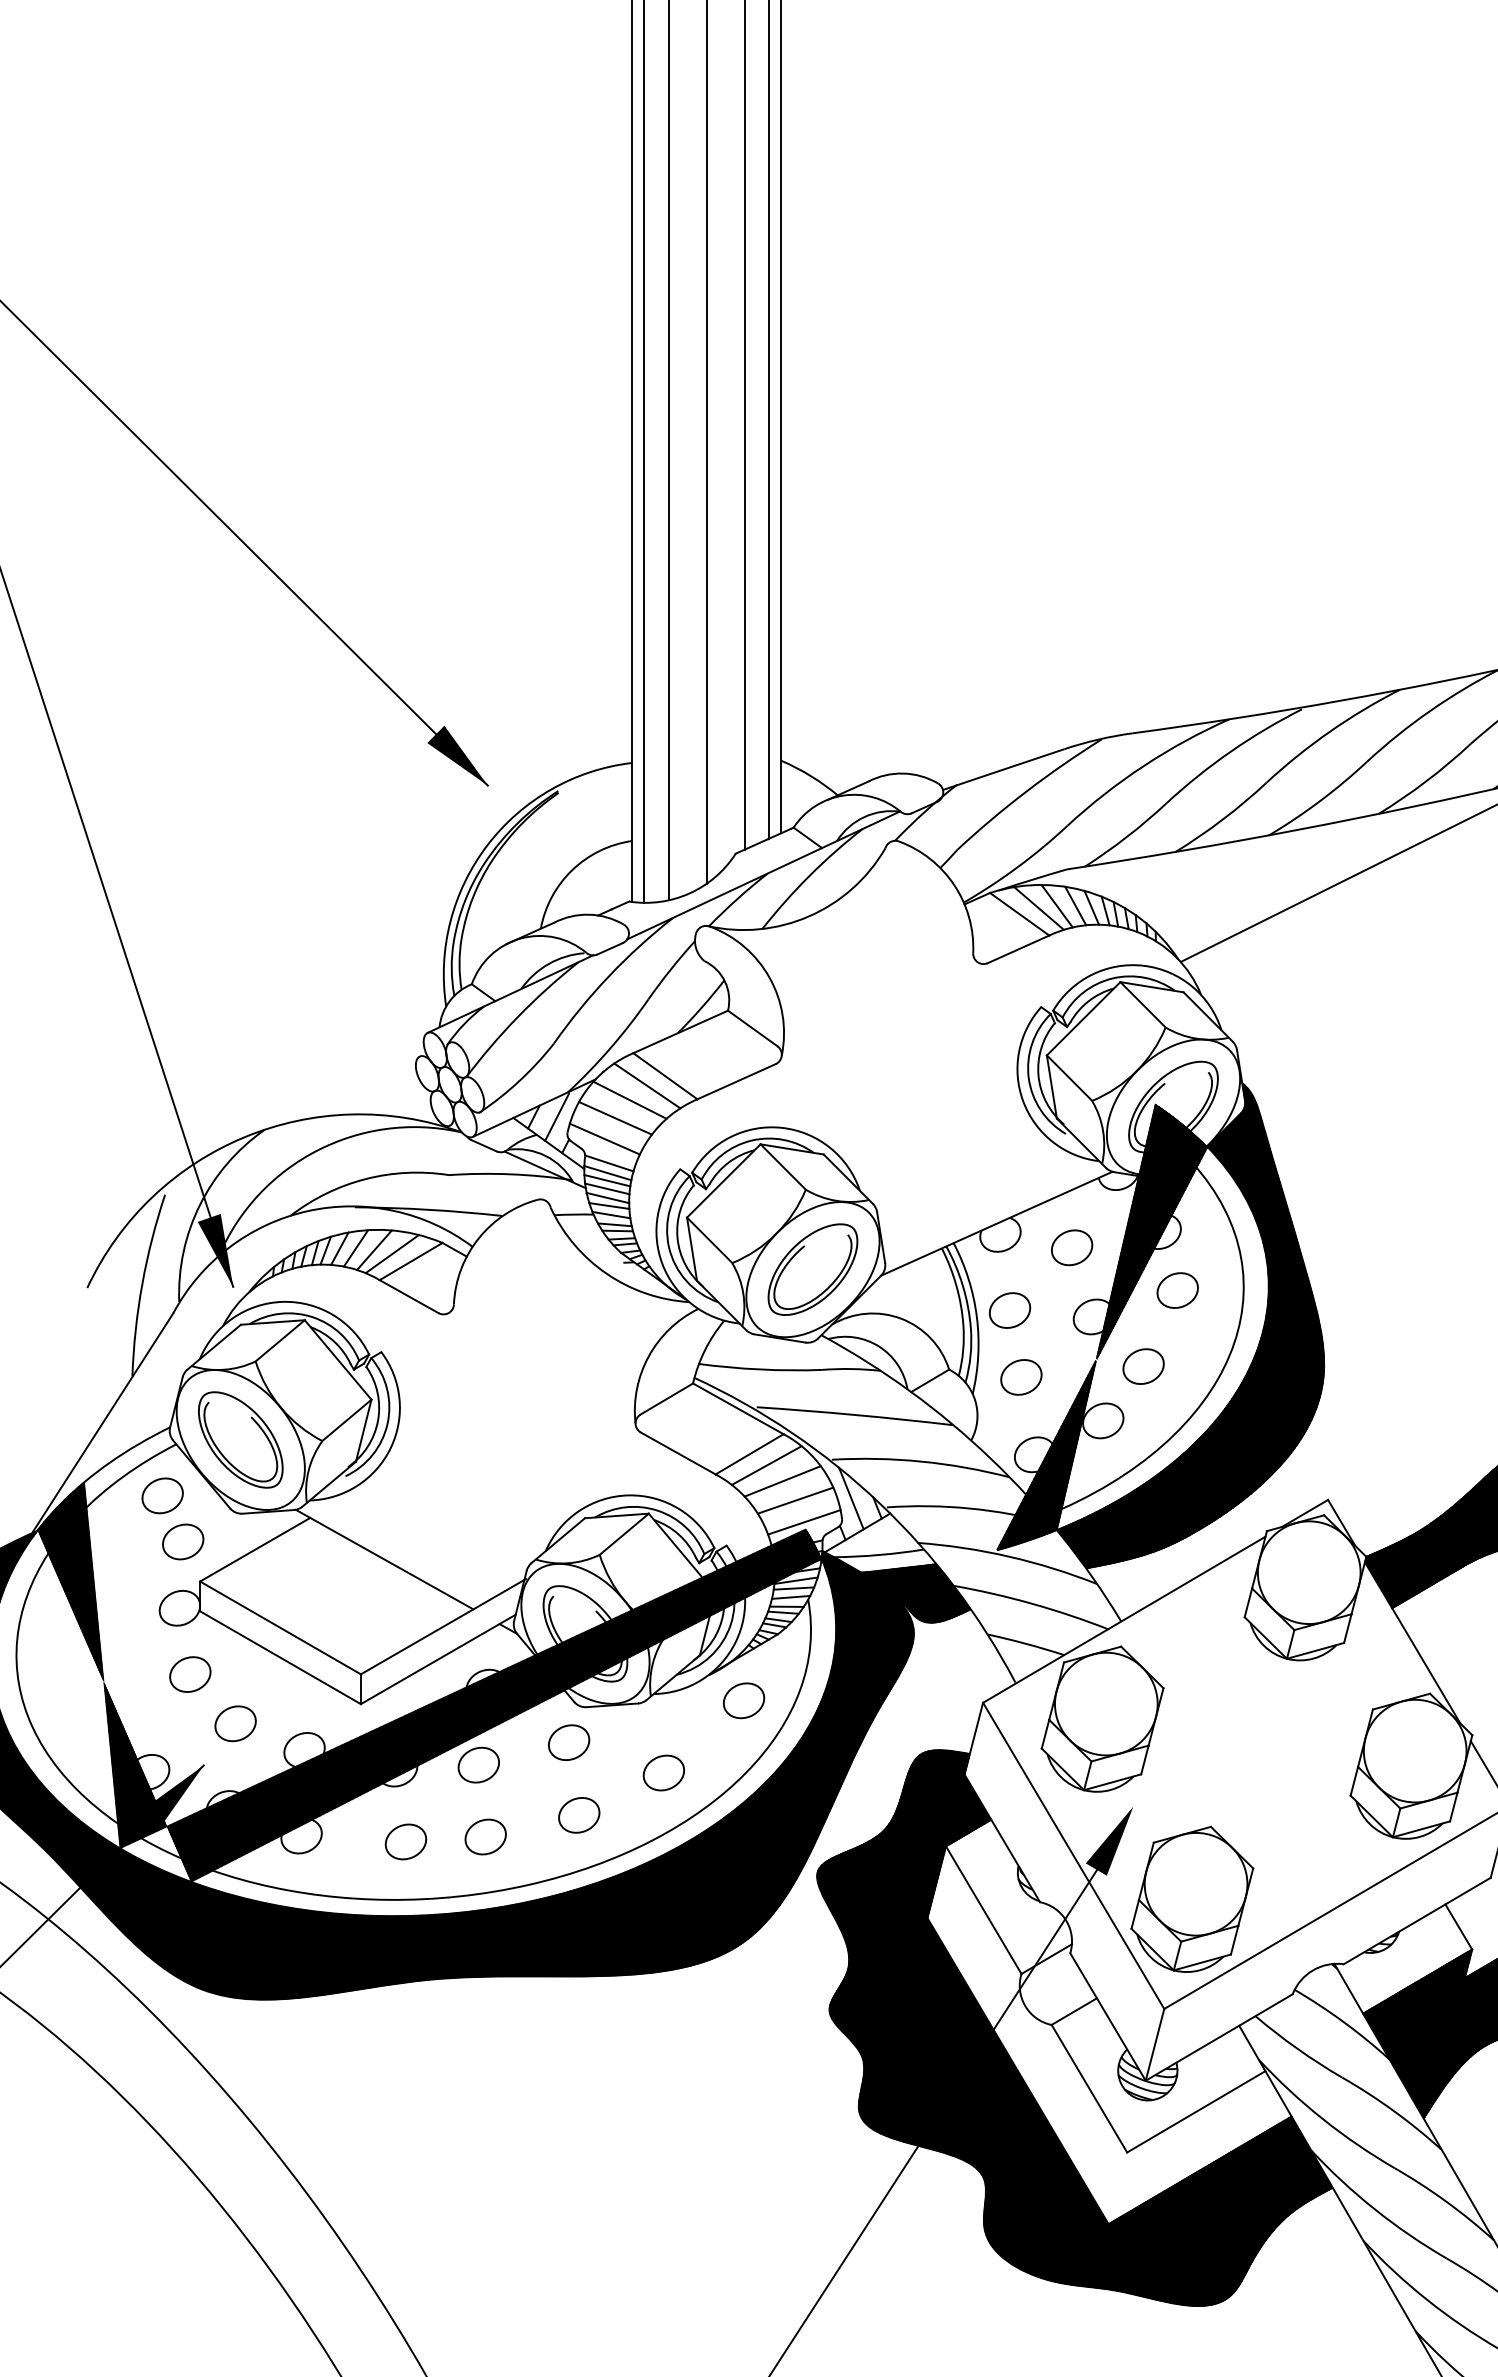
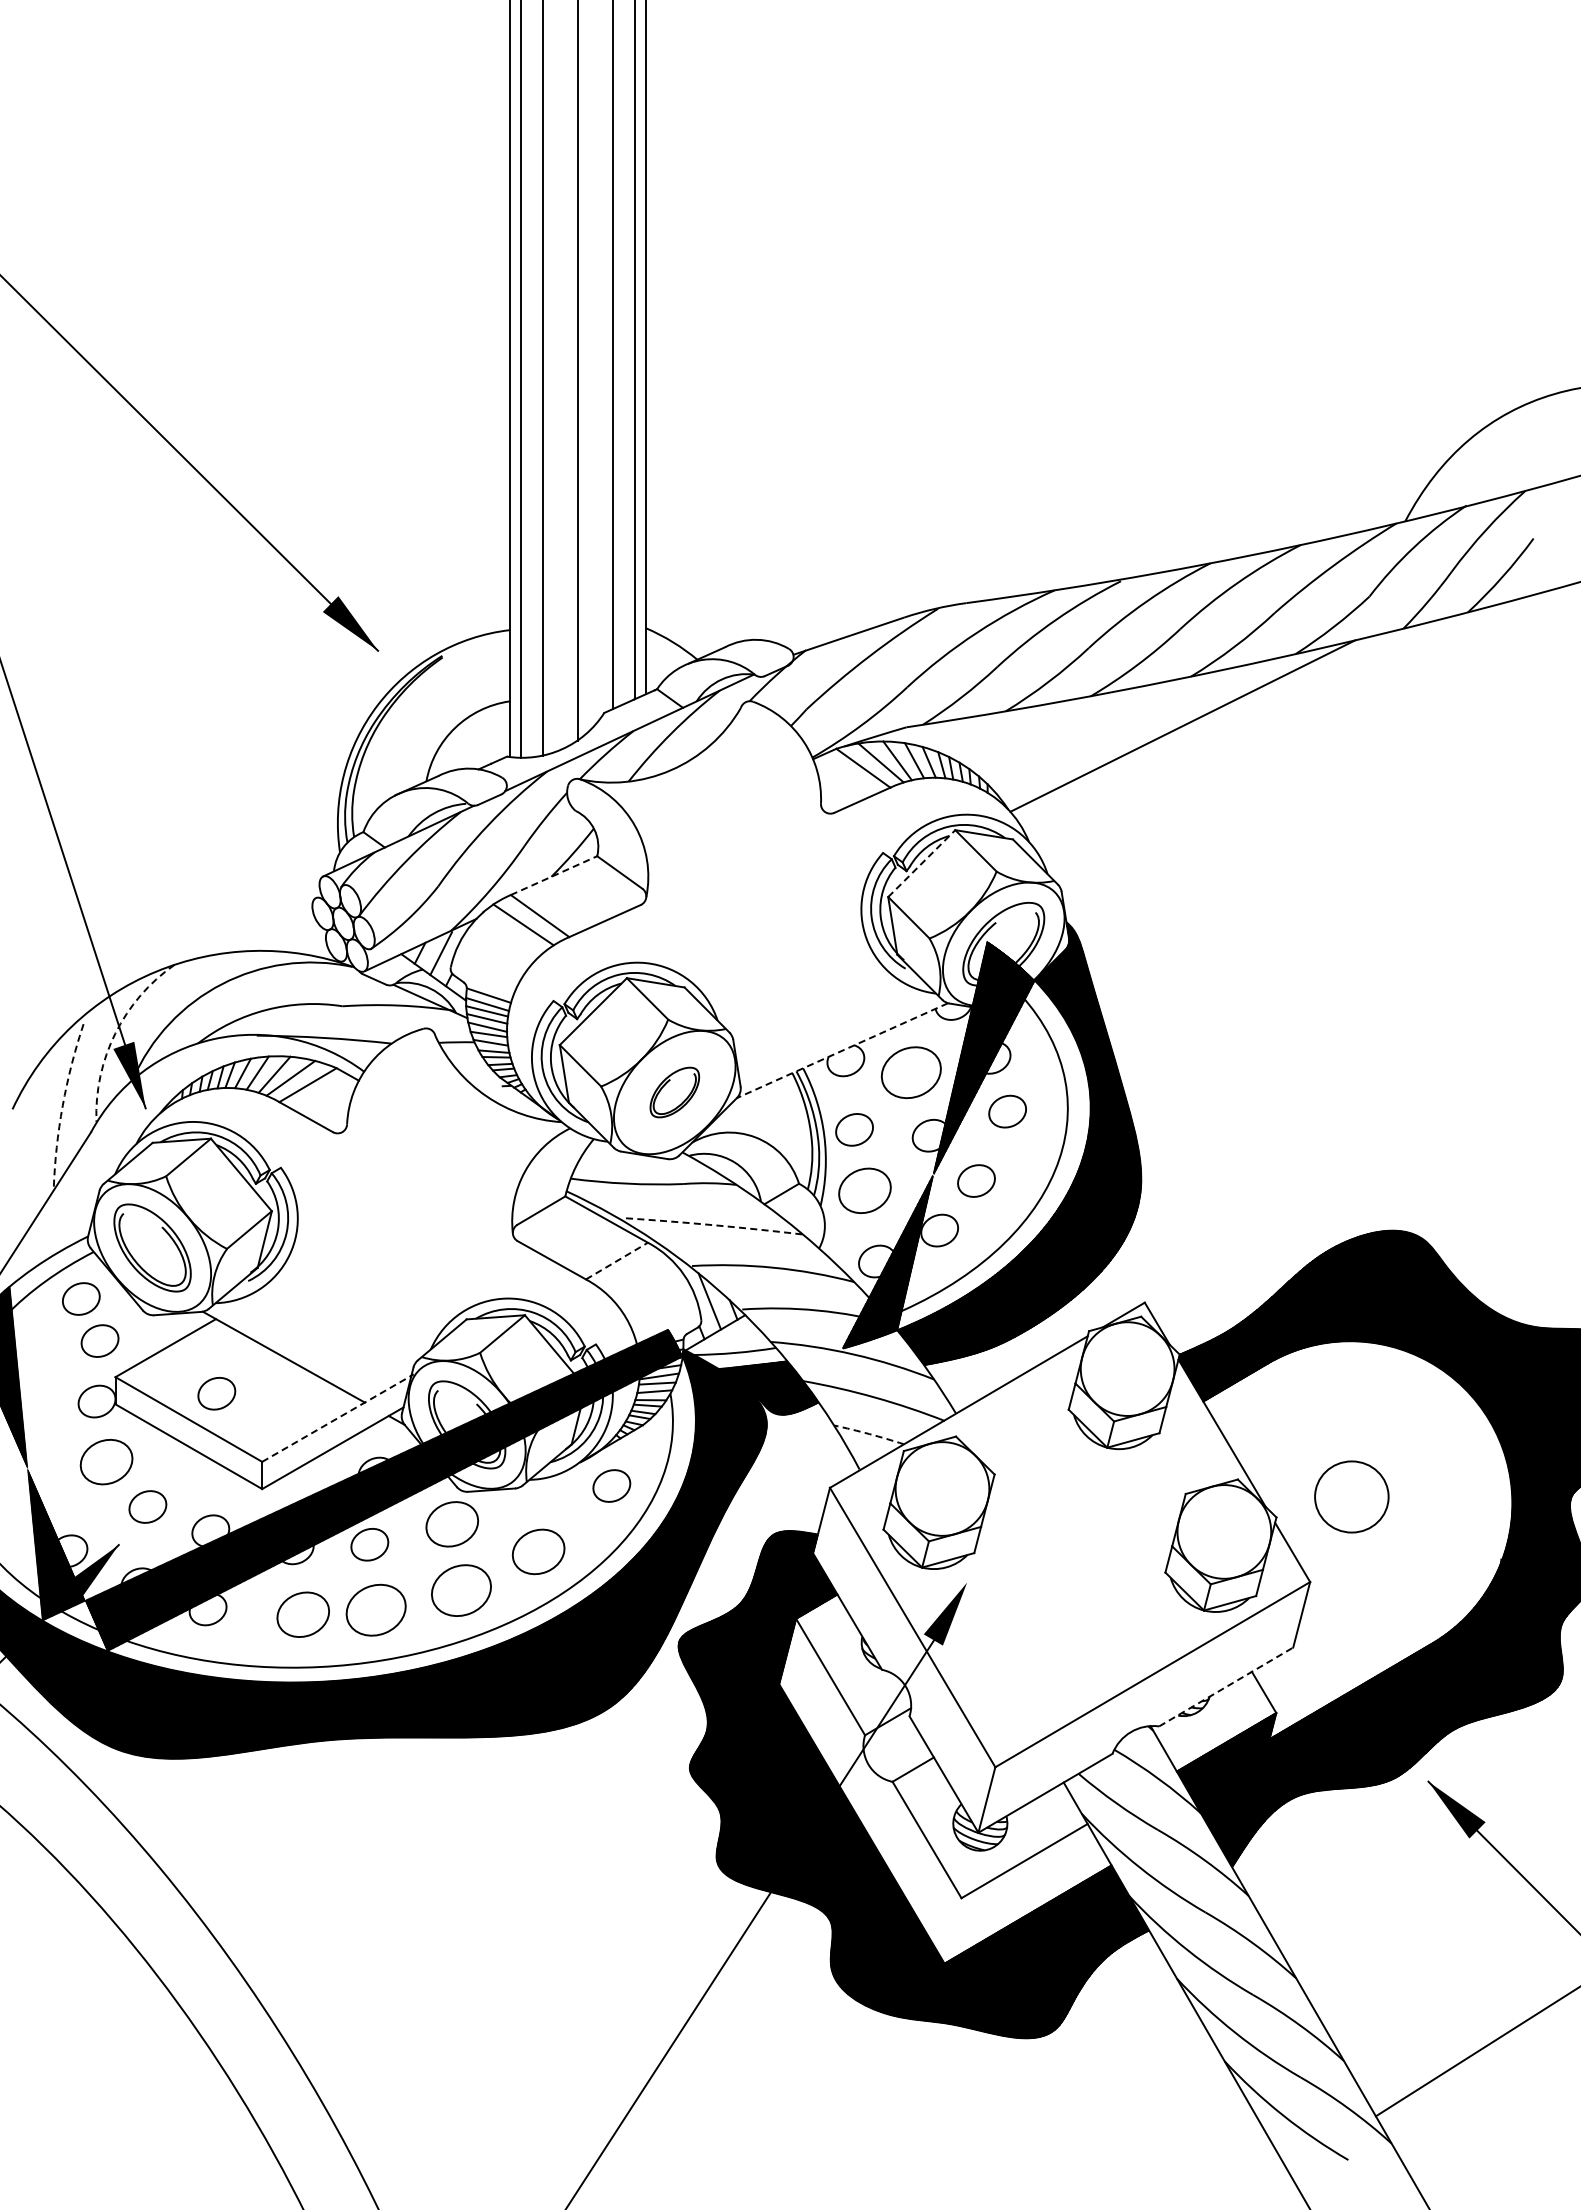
line: (1084, 1018) -> (922, 863), solid -> dashed
line: (681, 1031) -> (554, 875), solid -> dashed
line: (629, 1099) -> (507, 937), removed
line: (615, 1118) -> (494, 954), removed
line: (604, 1139) -> (484, 973), removed
arc: (200, 1204) -> (115, 1033), solid -> dashed
line: (996, 1223) -> (842, 1050), solid -> dashed
part: (1071, 1247) -> (910, 1072), size x1.6
part: (812, 1269) -> (674, 1092), size x0.6
arc: (142, 1283) -> (62, 1105), solid -> dashed
part: (1020, 1376) -> (864, 1190), size x1.4
arc: (854, 1415) -> (712, 1225), solid -> dashed
line: (750, 1453) -> (617, 1260), solid -> dashed
line: (766, 1465) -> (632, 1271), removed
line: (782, 1481) -> (646, 1285), removed
line: (795, 1500) -> (658, 1303), removed
line: (803, 1521) -> (666, 1322), removed
part: (310, 1599) -> (216, 1393), added
line: (443, 1626) -> (337, 1418), solid -> dashed
arc: (1026, 1644) -> (869, 1434), solid -> dashed
part: (190, 1673) -> (106, 1461), size x1.4
part: (568, 1741) -> (451, 1523), size x1.4
part: (663, 1772) -> (538, 1551), size x1.4
part: (579, 1815) -> (461, 1590), size x1.6
part: (485, 1837) -> (375, 1610), size x1.6
part: (406, 1841) -> (303, 1614), size x1.4
part: (1191, 1899) -> (1020, 1667), removed
line: (1417, 1920) -> (1226, 1686), solid -> dashed

